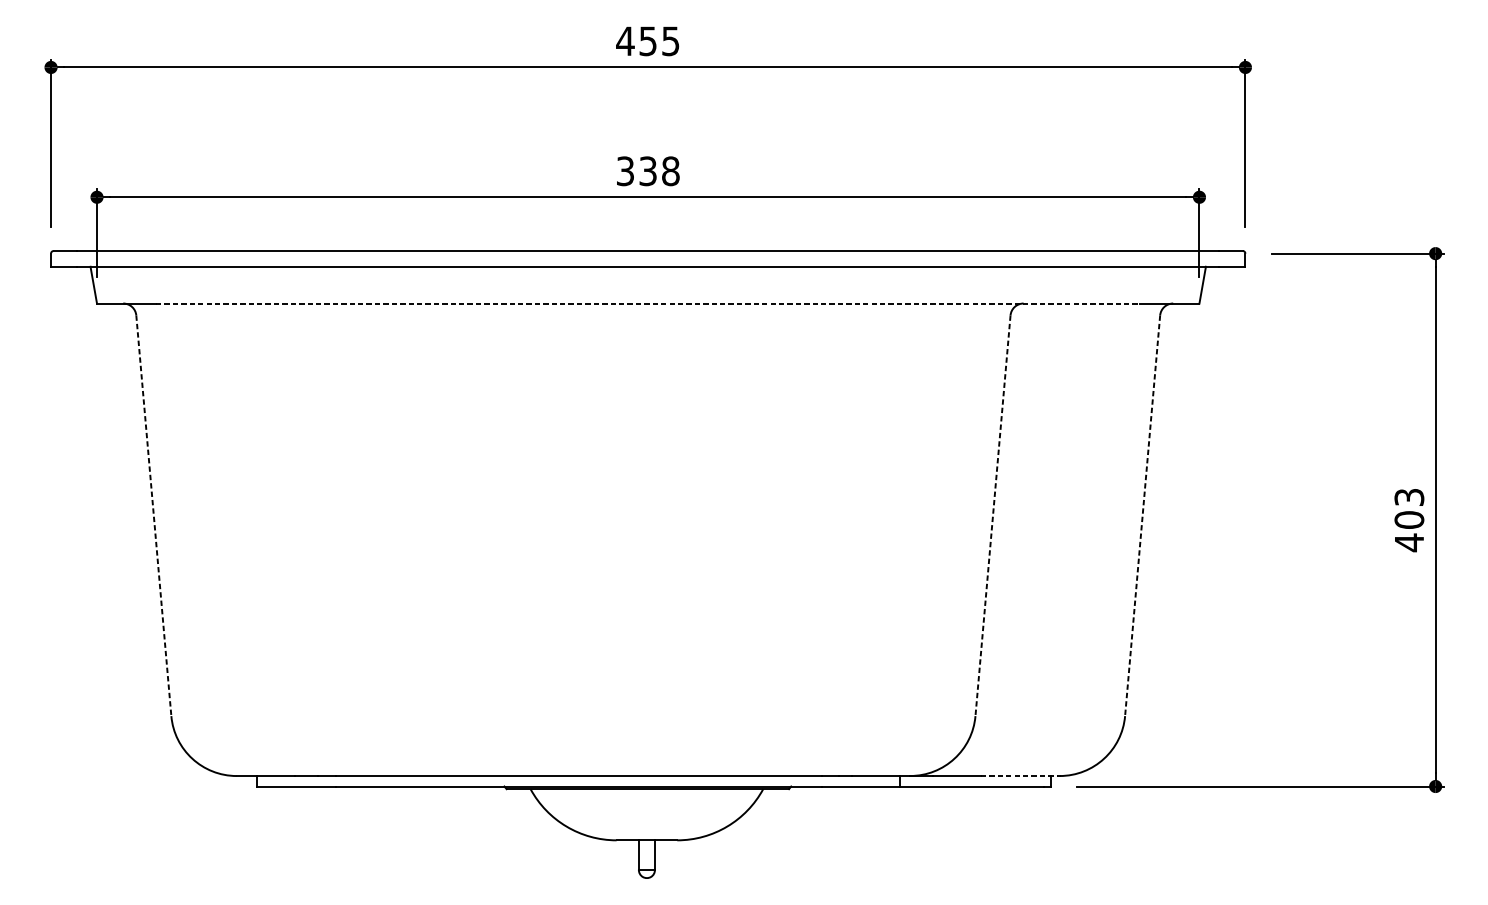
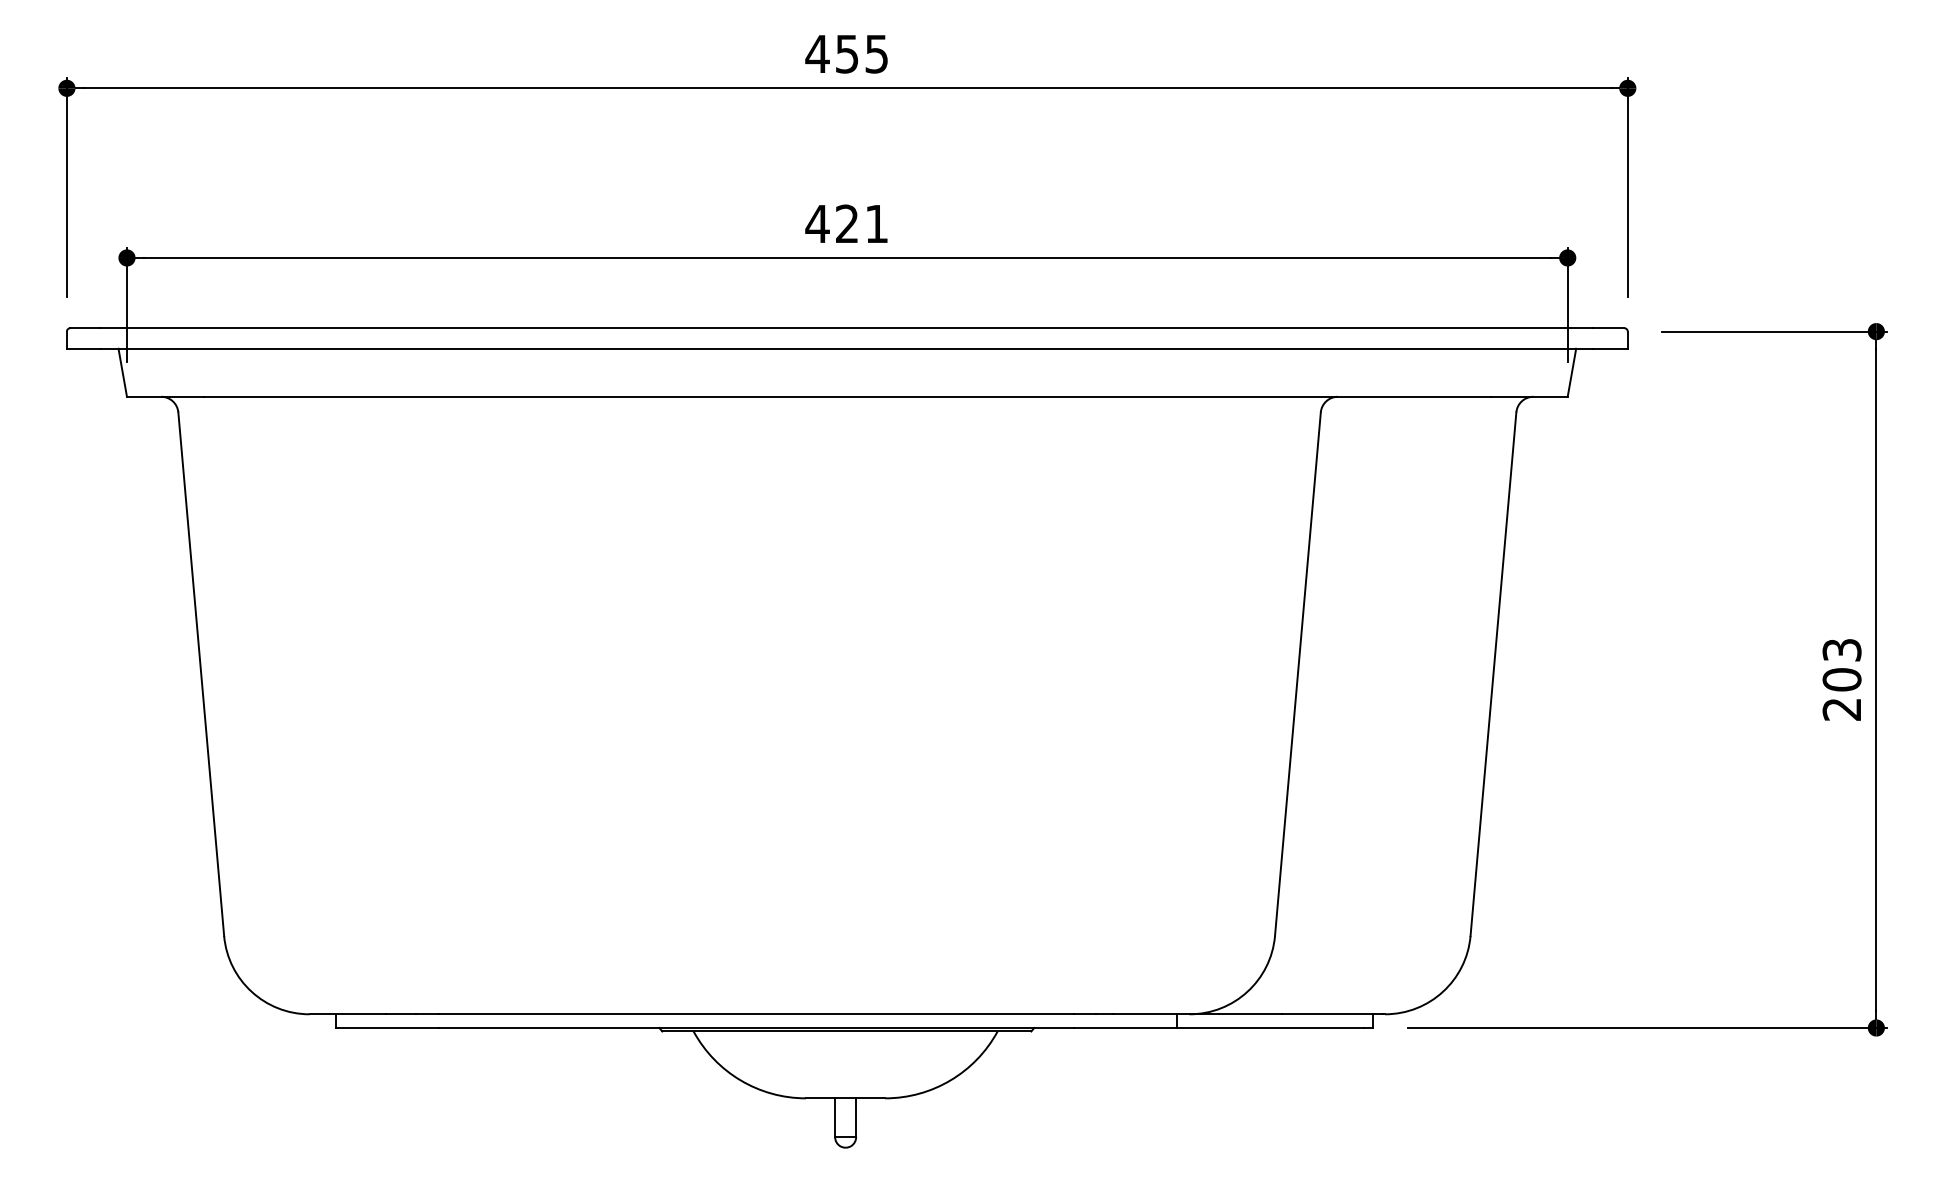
text: (647, 170) -> (846, 223), 338 -> 421
line: (648, 303) -> (847, 396), dashed -> solid
line: (154, 516) -> (201, 674), dashed -> solid
line: (992, 516) -> (1297, 674), dashed -> solid
line: (1142, 516) -> (1493, 674), dashed -> solid
text: (1408, 542) -> (1841, 709), 403 -> 203
line: (1019, 776) -> (1332, 1014), dashed -> solid

